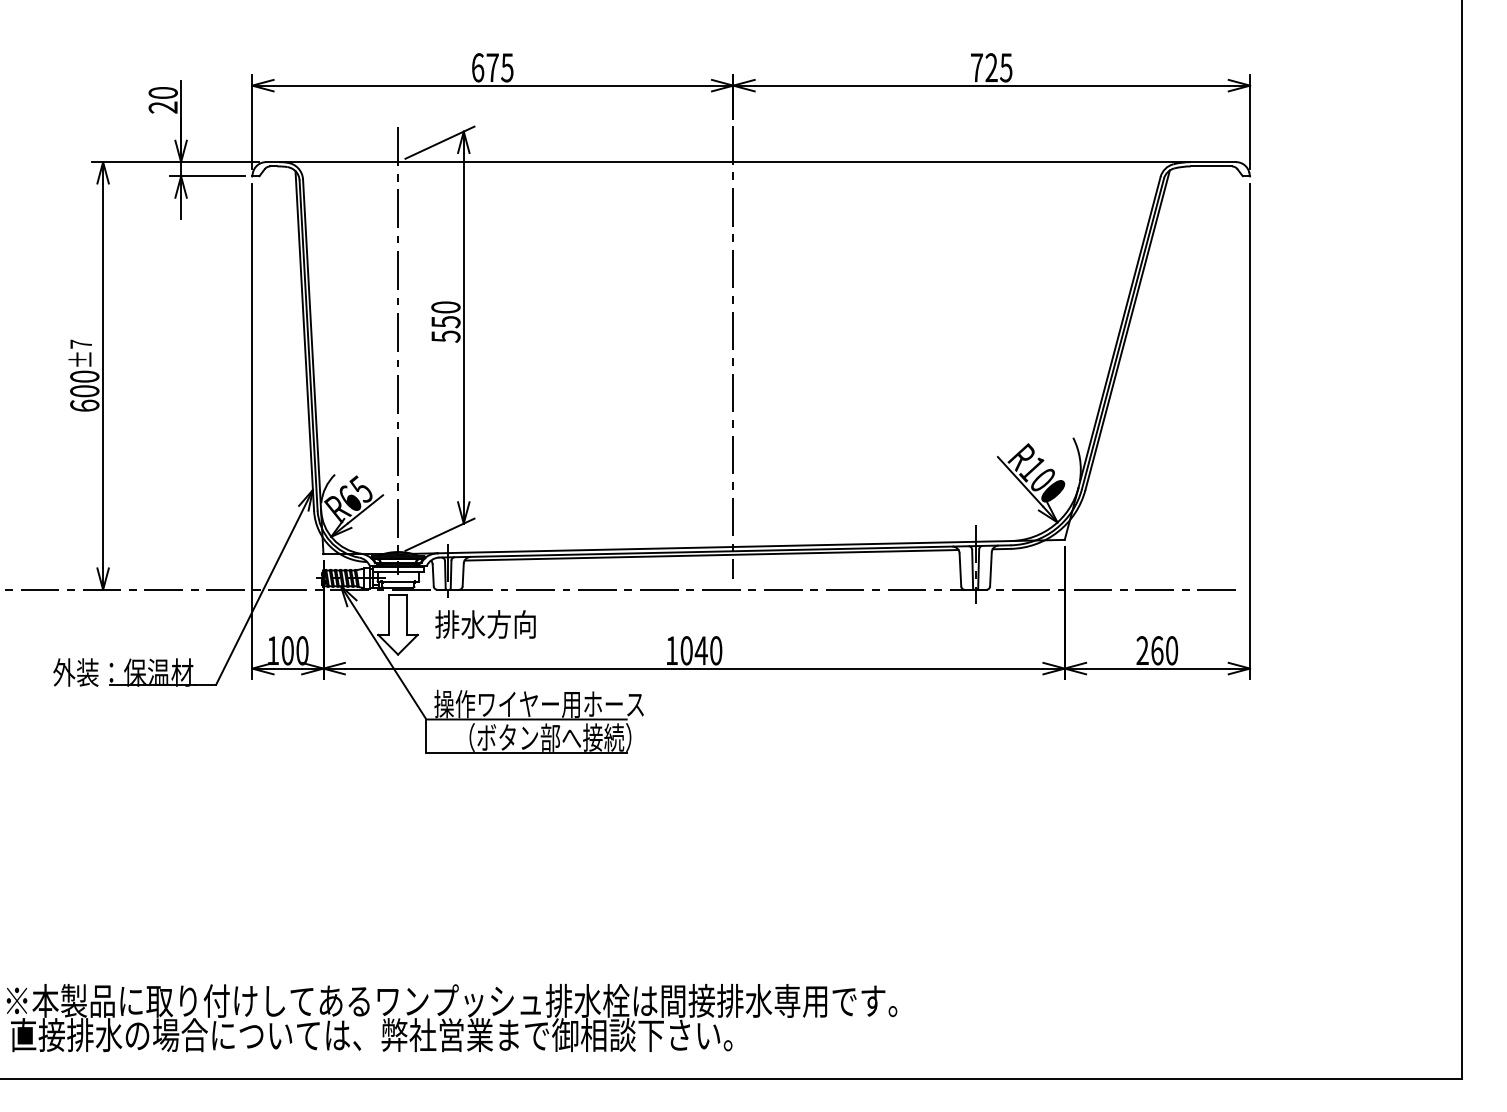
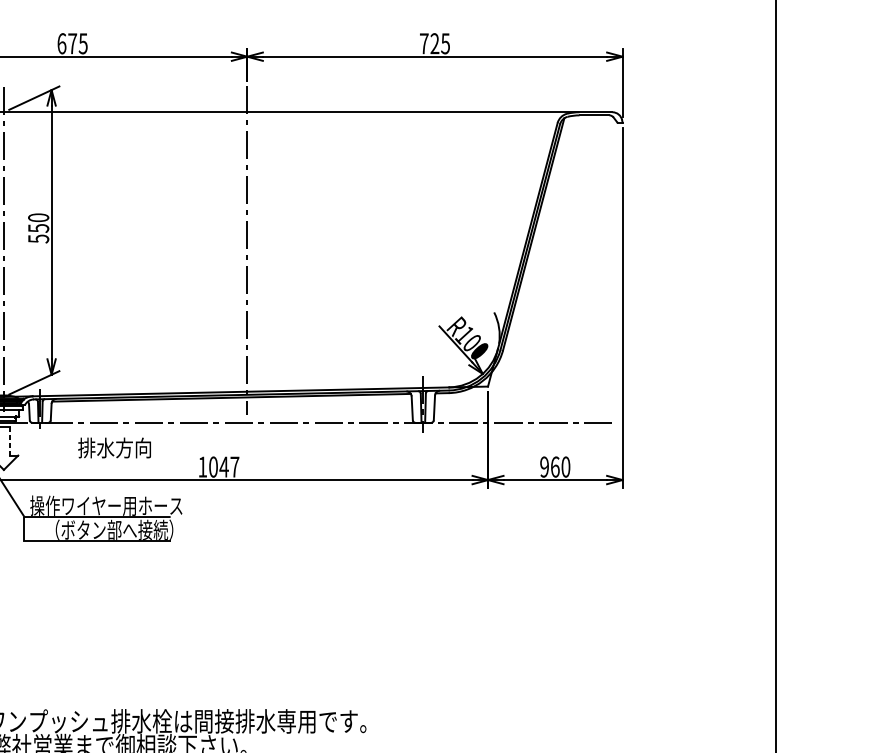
line: (406, 615) -> (10, 441), solid -> dashed
text: (485, 624) -> (114, 448), moved
text: (716, 650) -> (235, 466), 1040 -> 1047
text: (1142, 650) -> (544, 466), 260 -> 960

